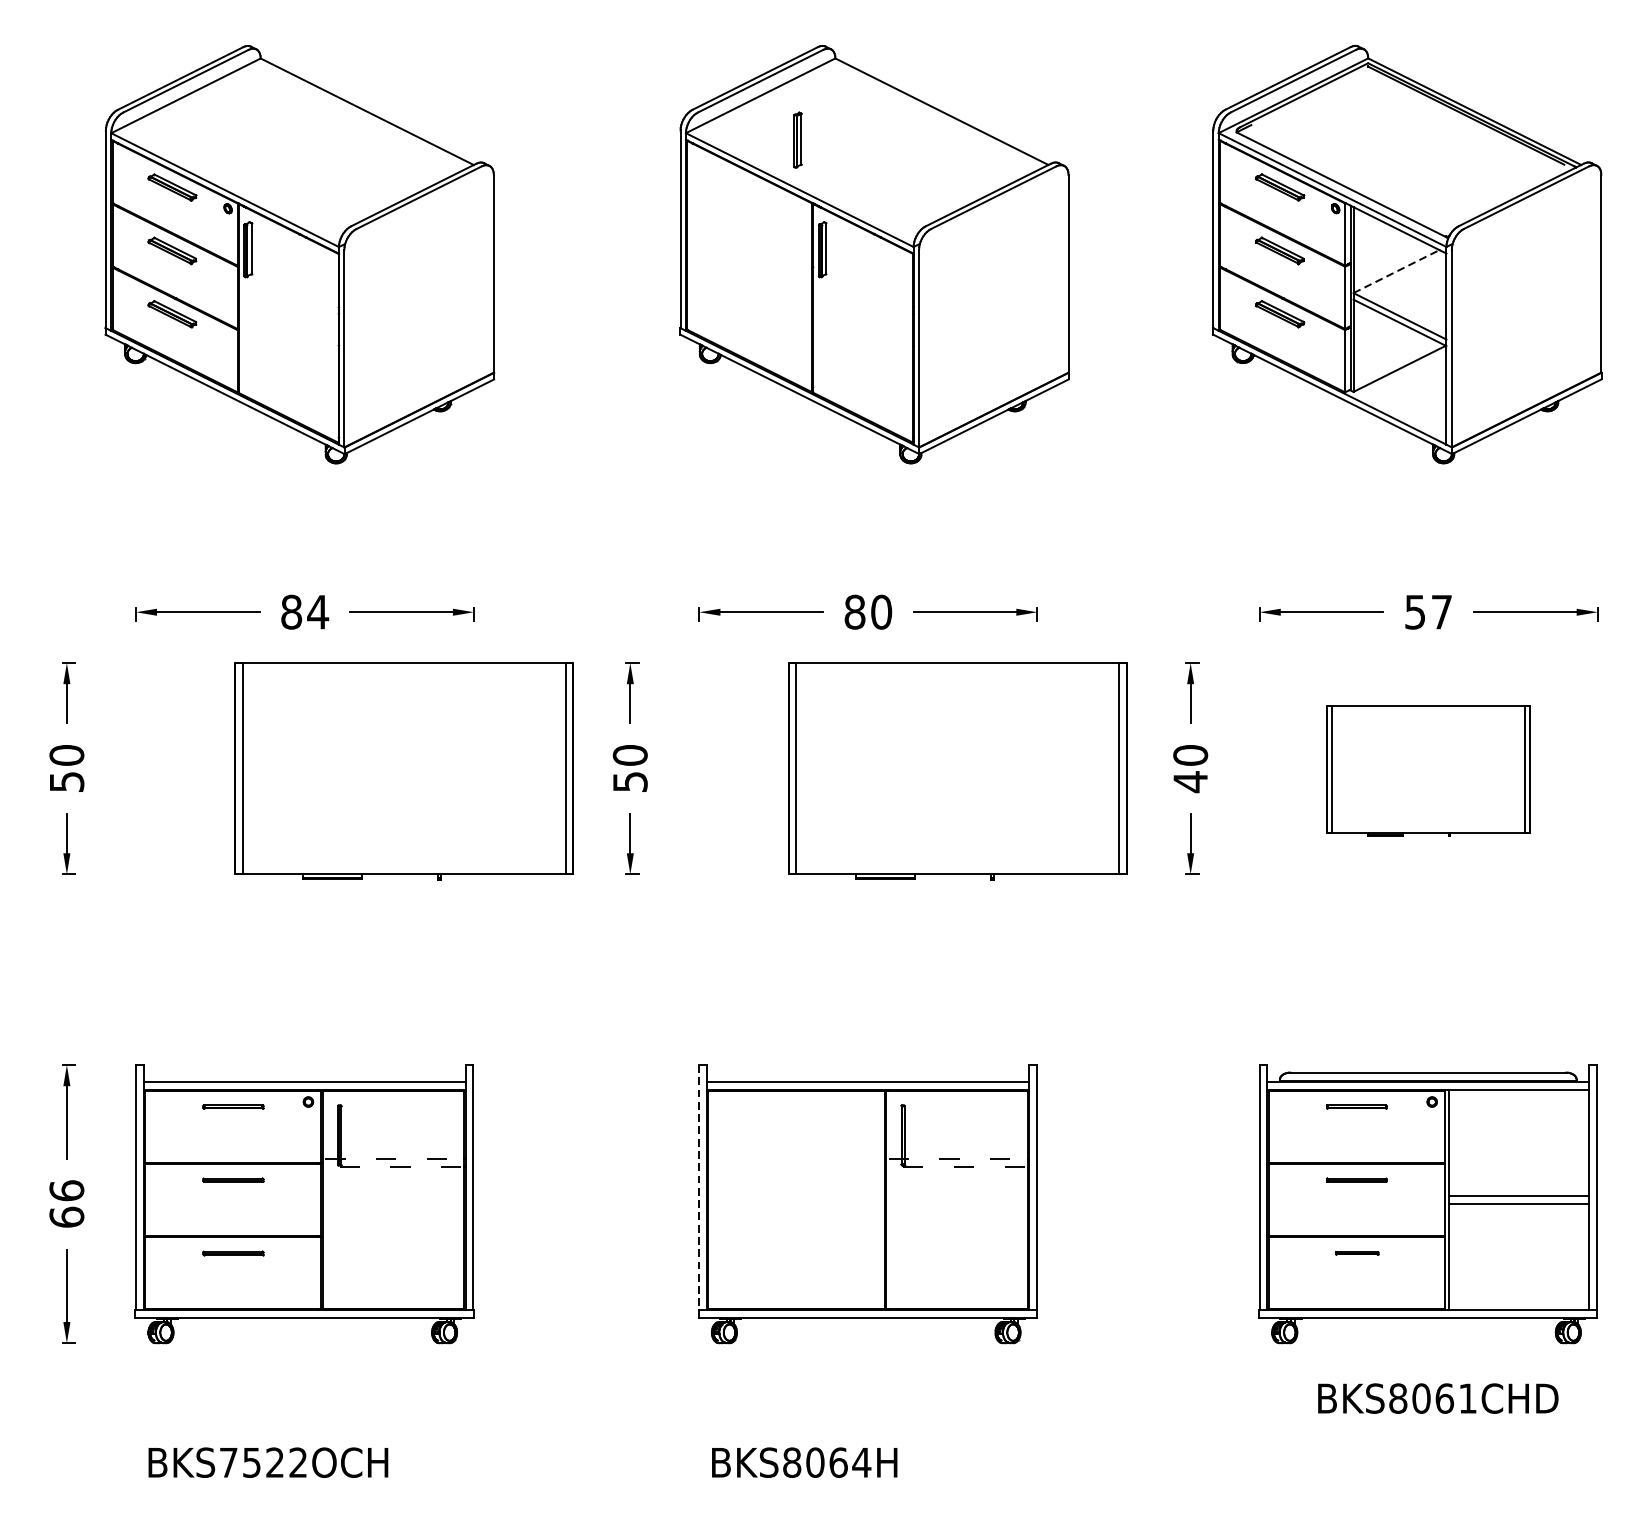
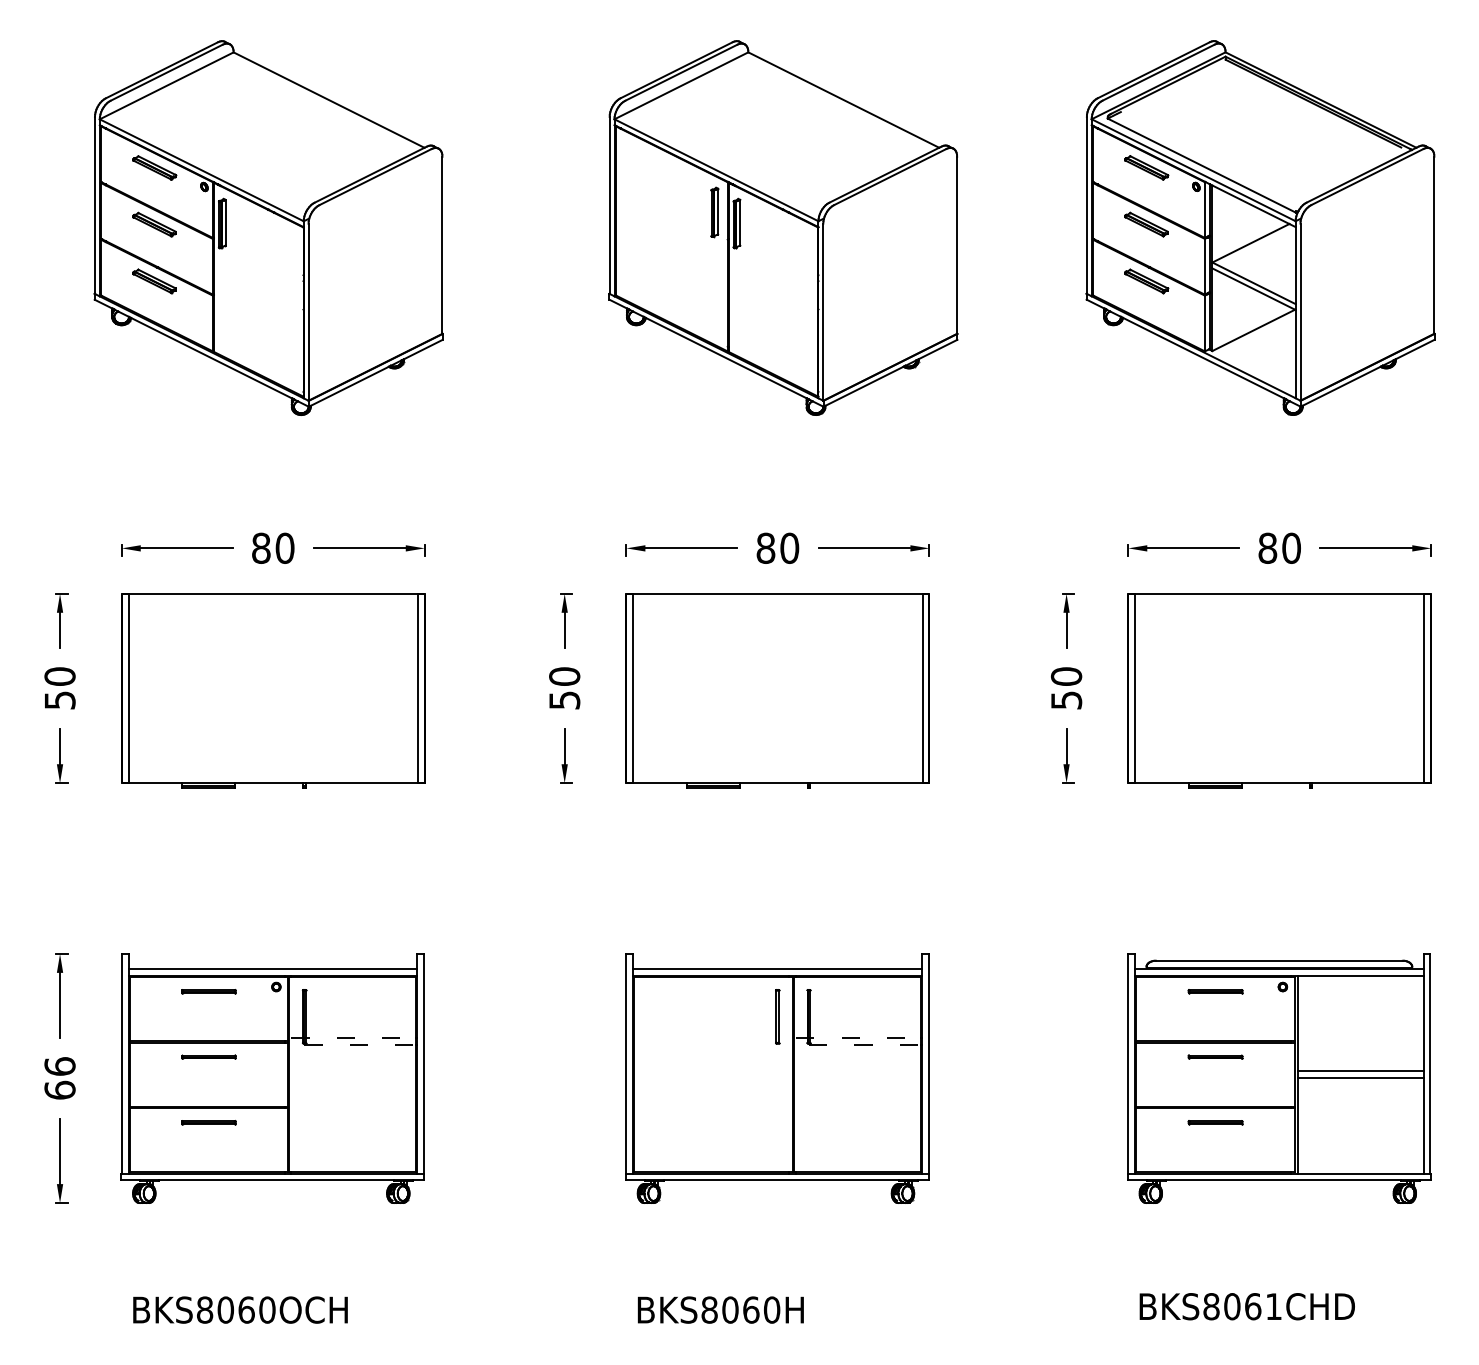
part: (797, 140) -> (714, 212), moved
line: (1397, 271) -> (1251, 243), dashed -> solid
text: (317, 611) -> (284, 547), 84 -> 80
text: (1428, 611) -> (1279, 547), 57 -> 80
part: (404, 770) -> (273, 690), moved
part: (957, 770) -> (777, 690), moved
part: (1428, 770) -> (1279, 690), size x1.67
text: (1190, 782) -> (1066, 700), 40 -> 50
part: (867, 1134) -> (777, 1016), added
line: (699, 1187) -> (626, 1063), dashed -> solid
part: (1356, 1253) -> (1215, 1122), size x1.43
text: (1437, 1398) -> (1246, 1306), moved
text: (263, 1462) -> (236, 1309), BKS7522OCH -> BKS8060OCH
text: (861, 1462) -> (771, 1309), BKS8064H -> BKS8060H

